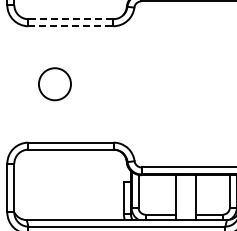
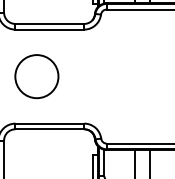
line: (70, 19) -> (49, 24), dashed -> solid
line: (70, 26) -> (49, 29), dashed -> solid
circle: (54, 83) -> (36, 75), size x1.67

